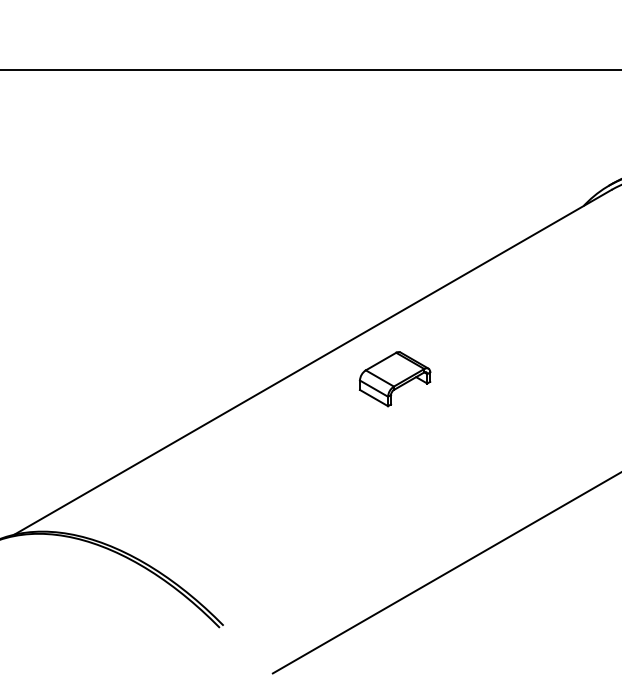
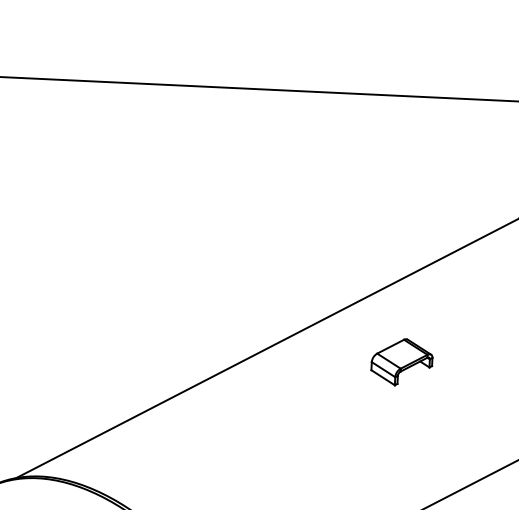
part: (394, 379) -> (401, 362), moved

